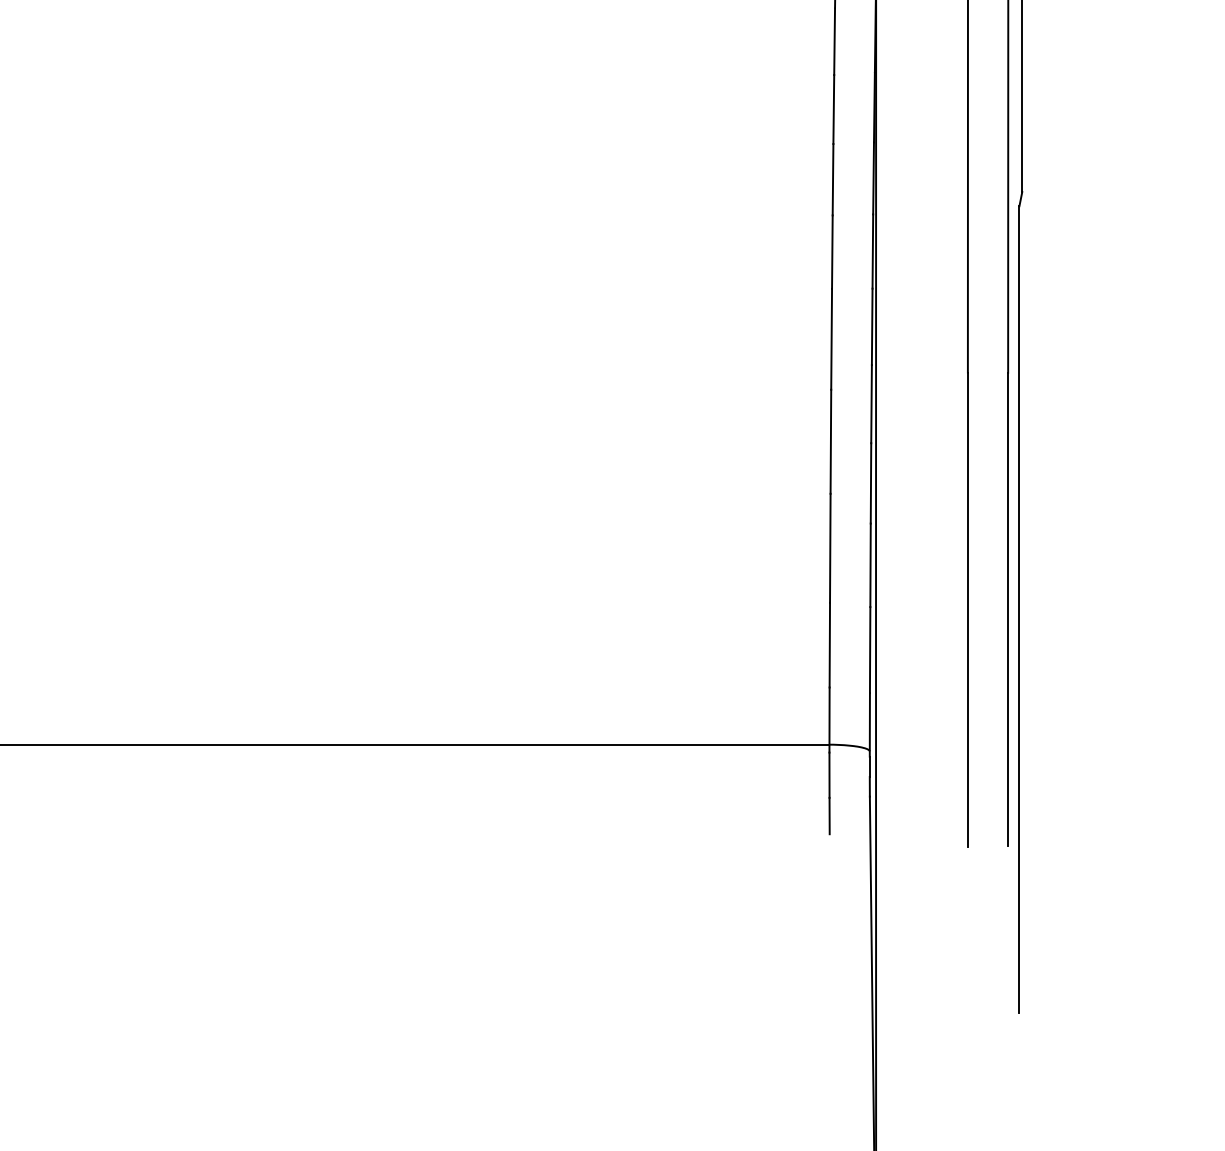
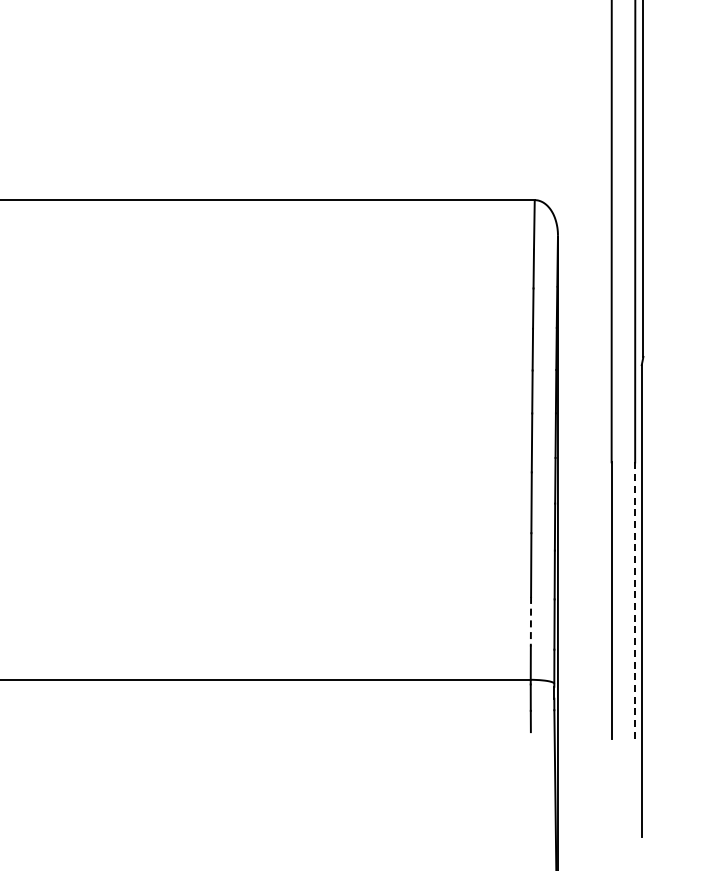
line: (1008, 610) -> (635, 601), solid -> dashed
line: (829, 644) -> (530, 621), solid -> dashed

